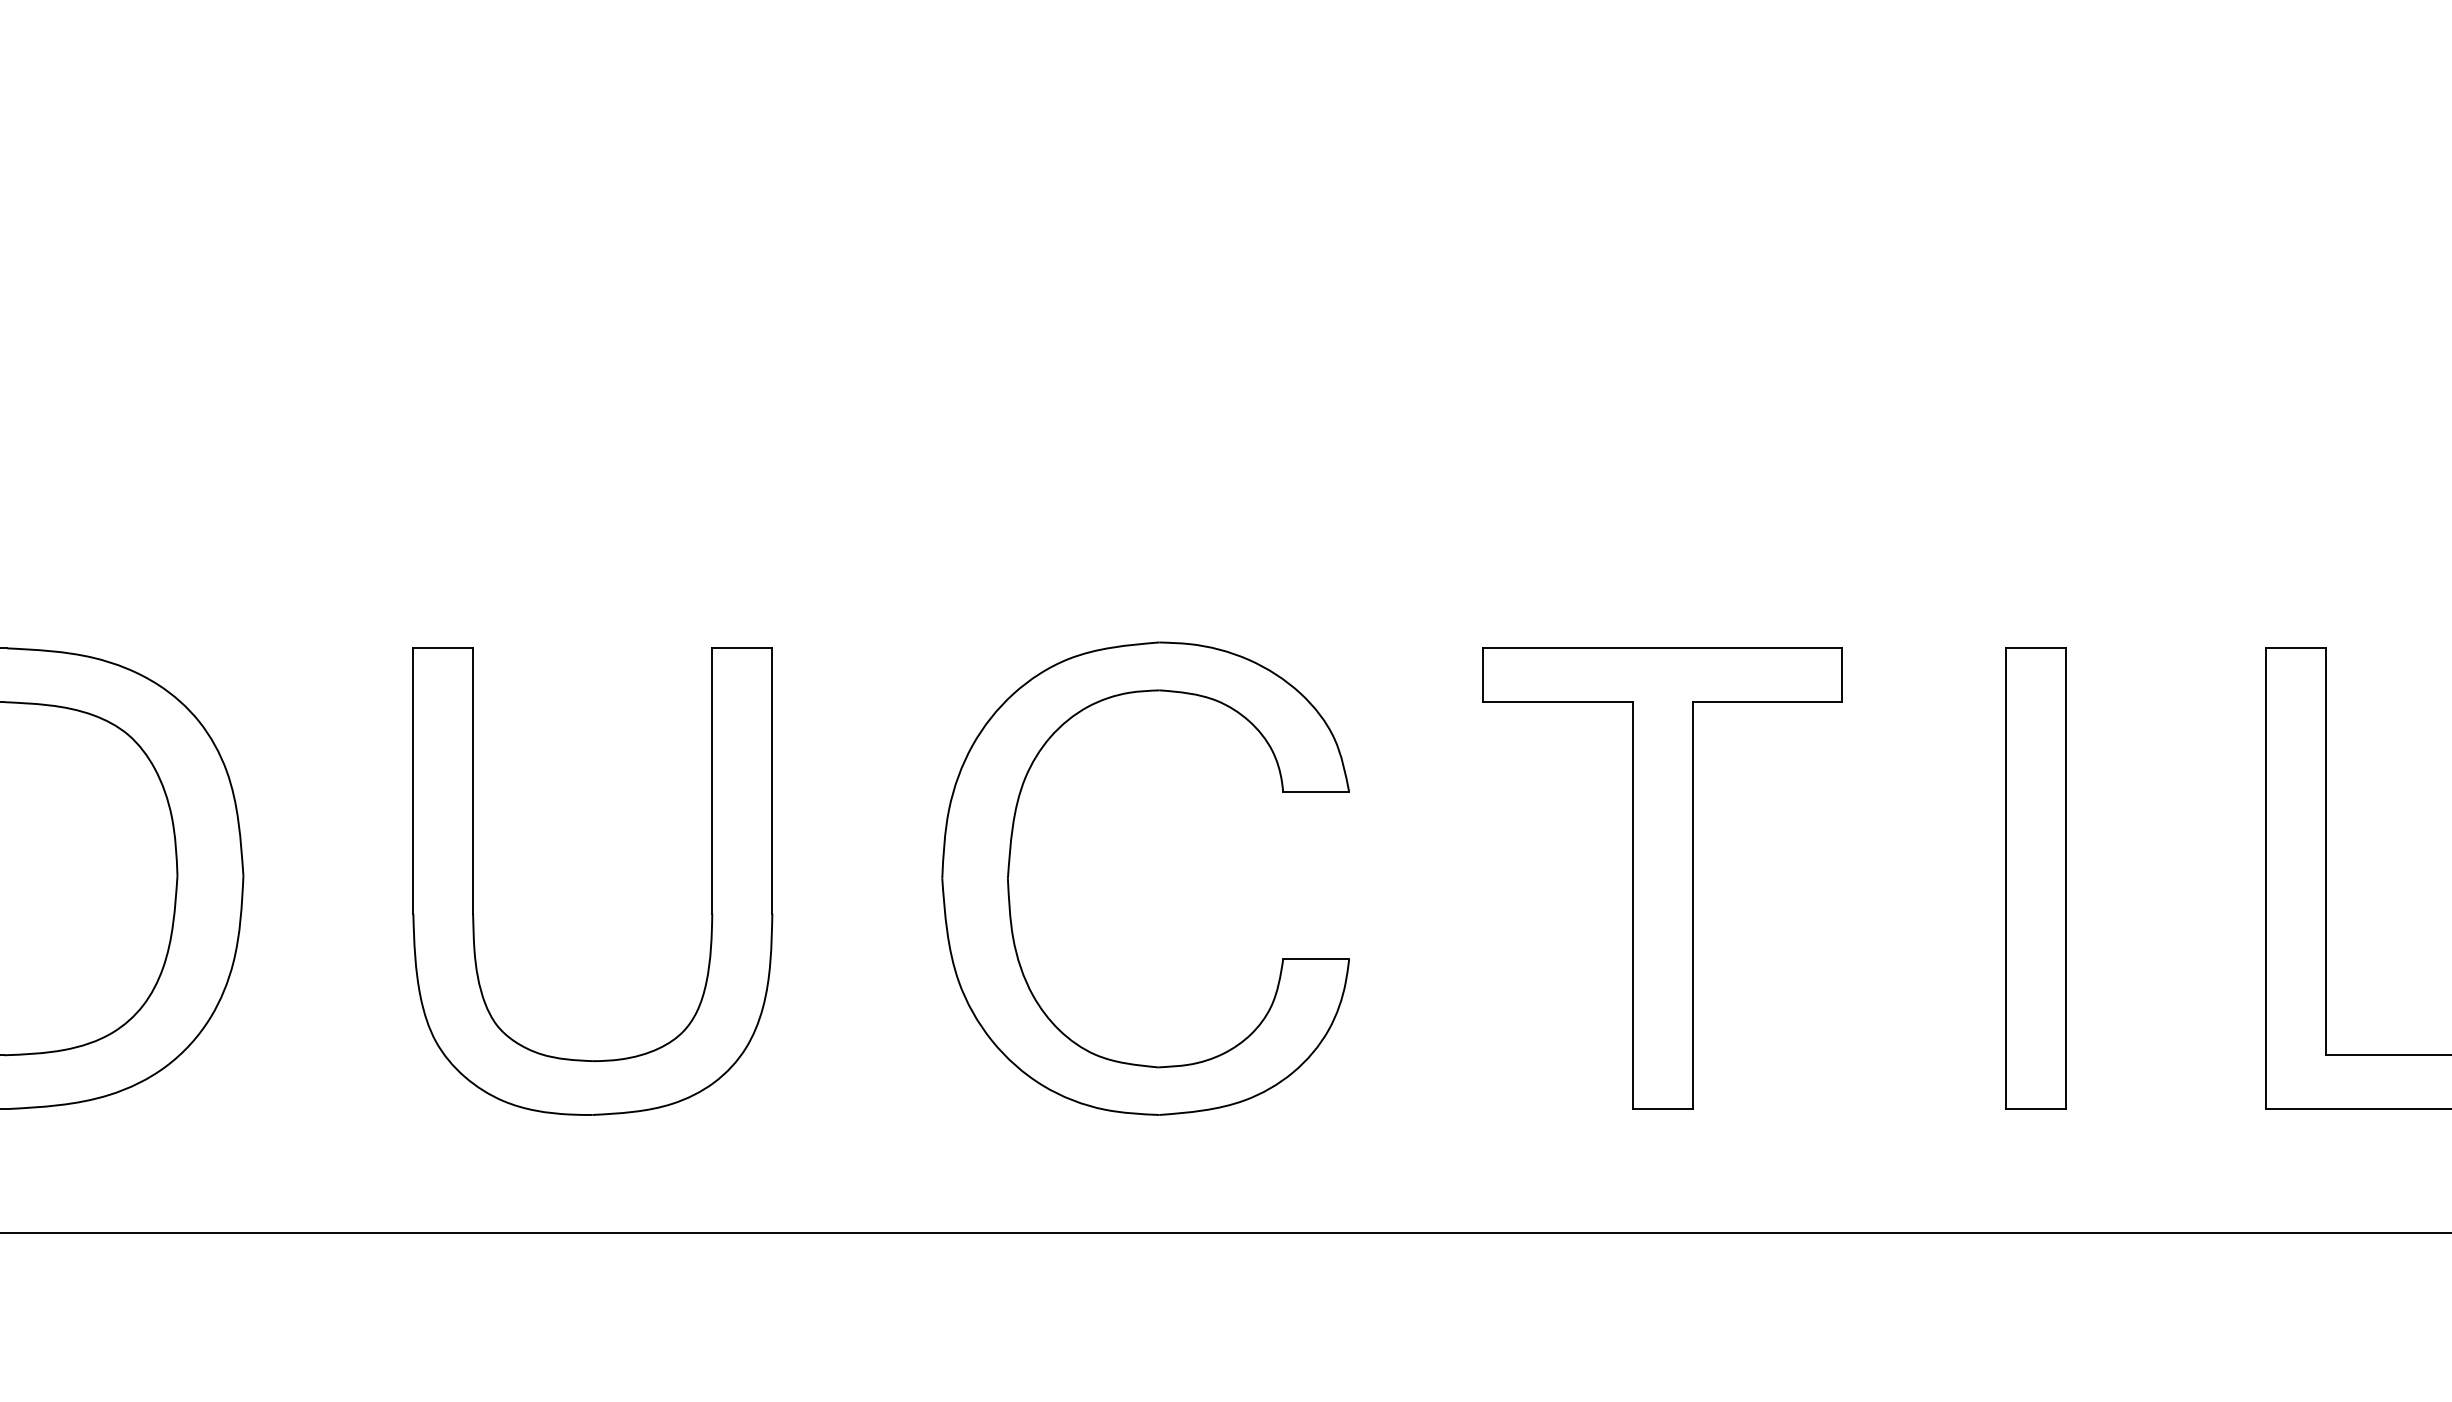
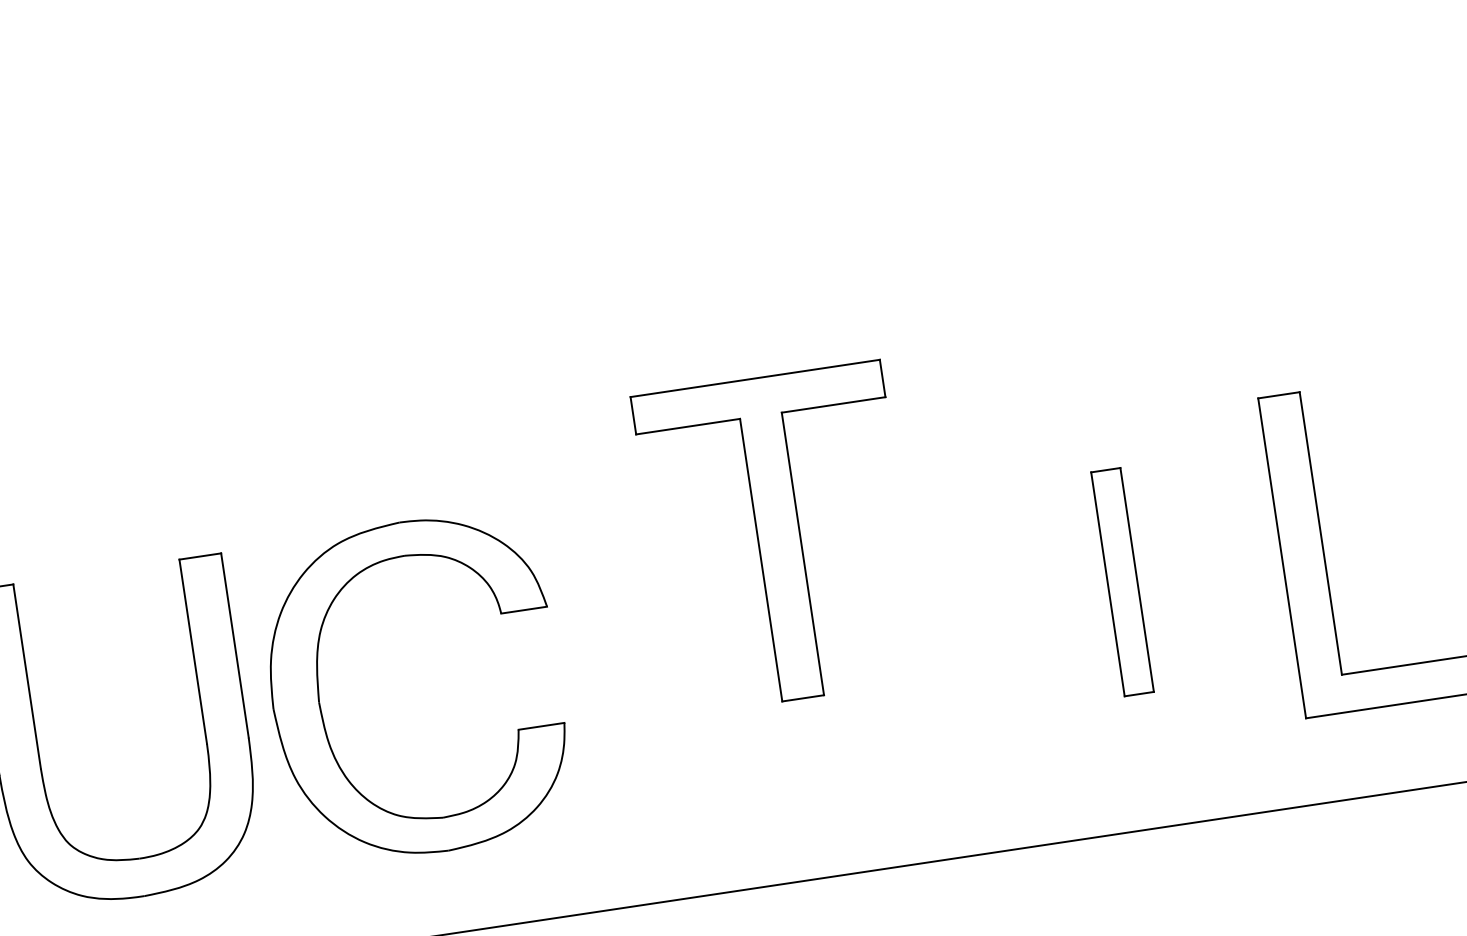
part: (1009, 874) -> (319, 699), moved
part: (1662, 878) -> (779, 538), moved
part: (2035, 878) -> (1122, 582), size x0.7

